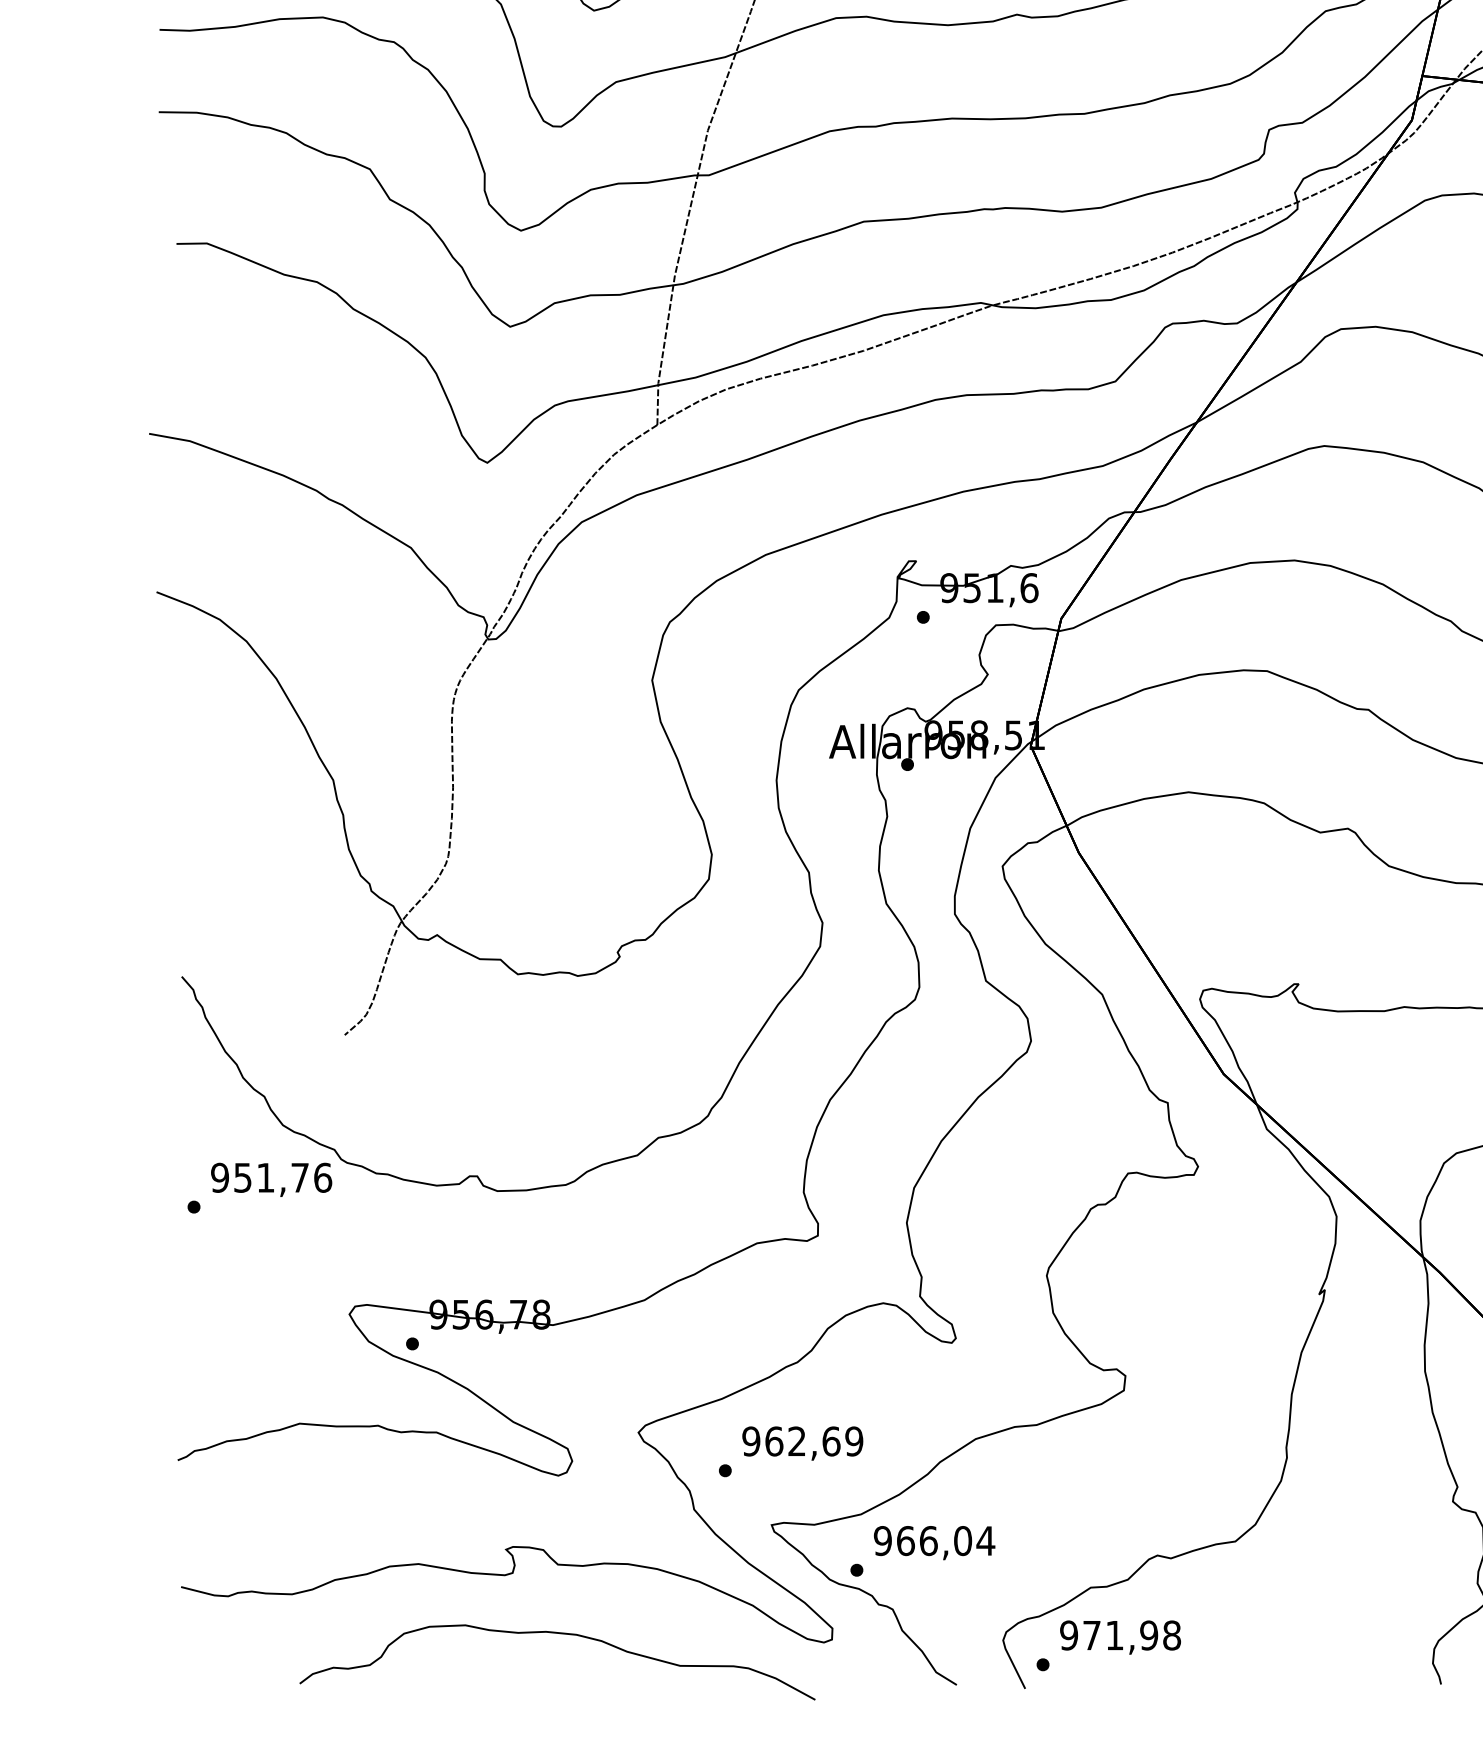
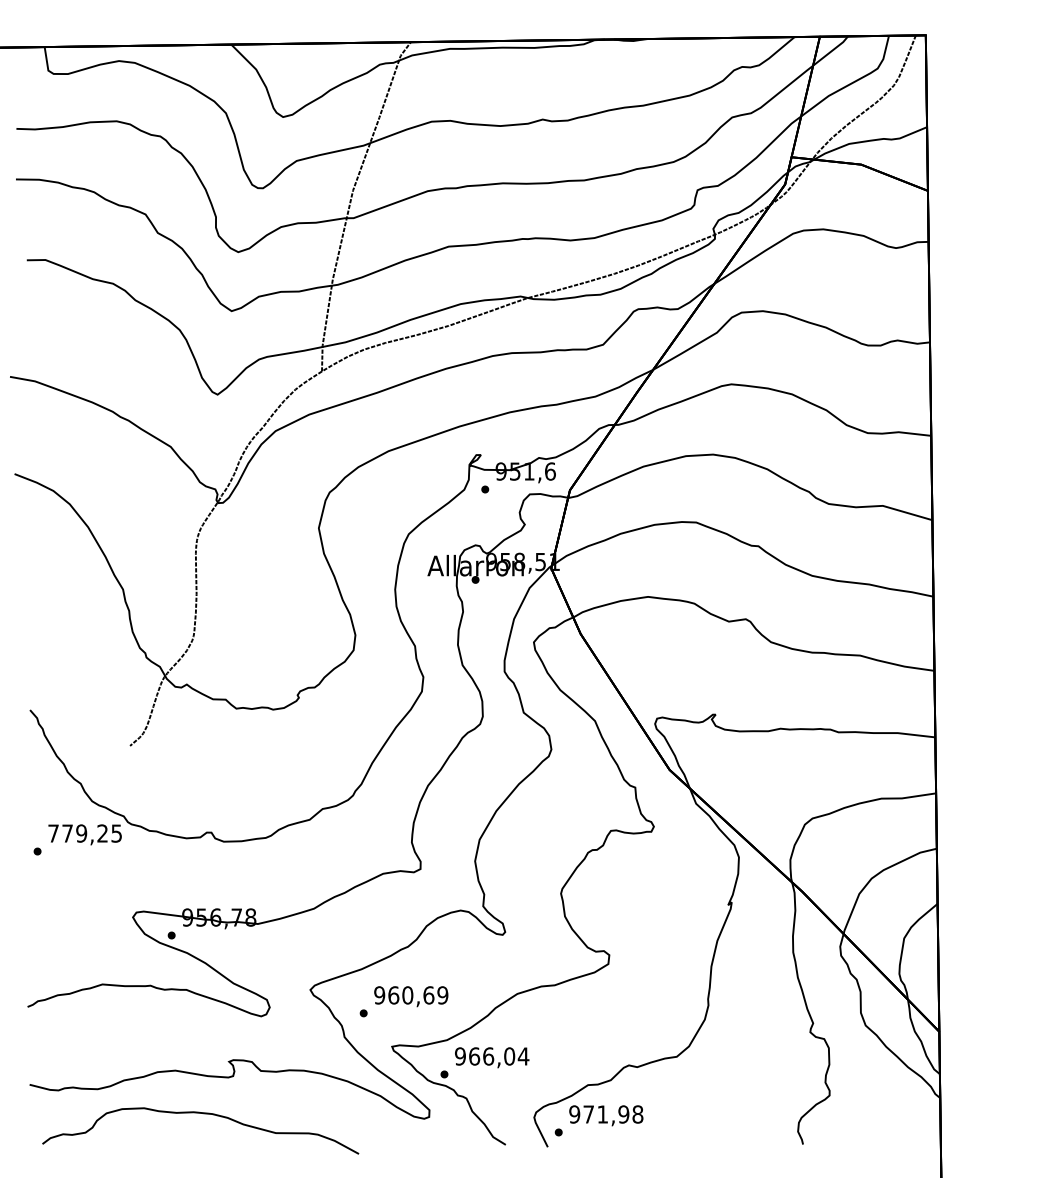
text: (272, 1177) -> (85, 833), 951,76 -> 779,25
text: (796, 1441) -> (407, 995), 962,69 -> 960,69
curve: (562, 1635) -> (203, 1114), moved

